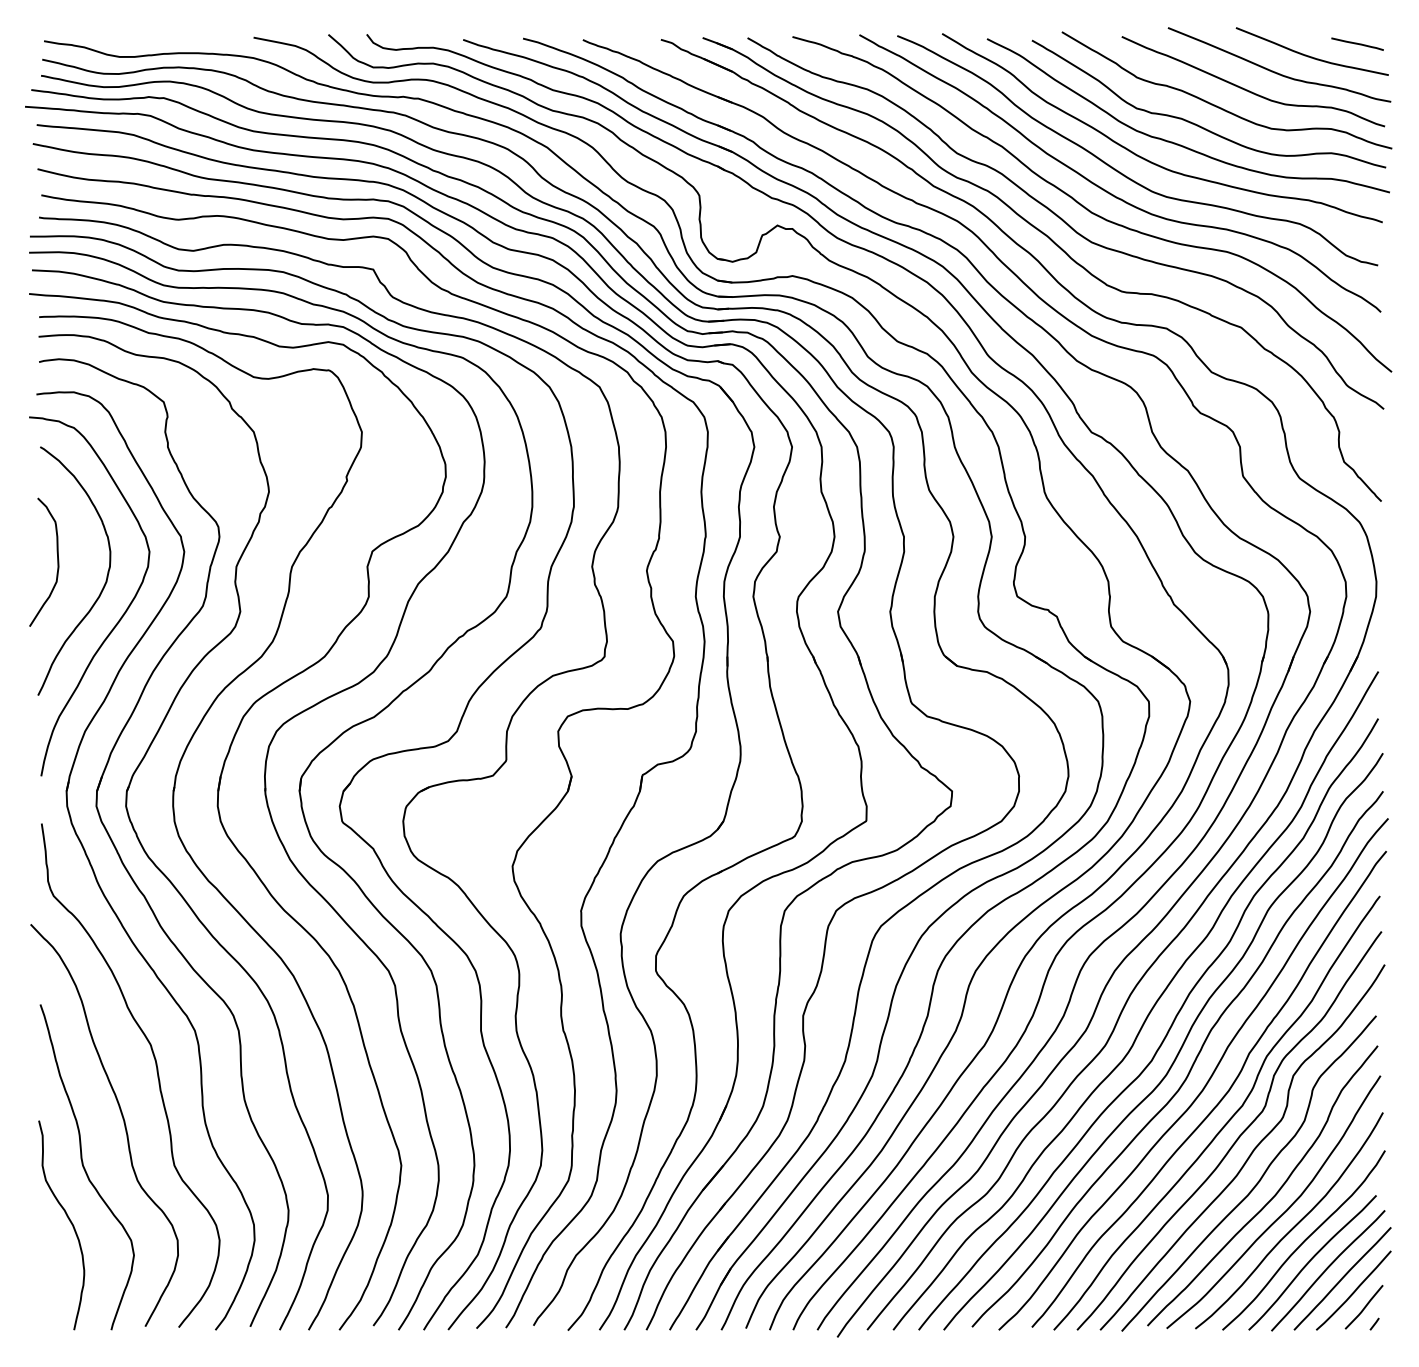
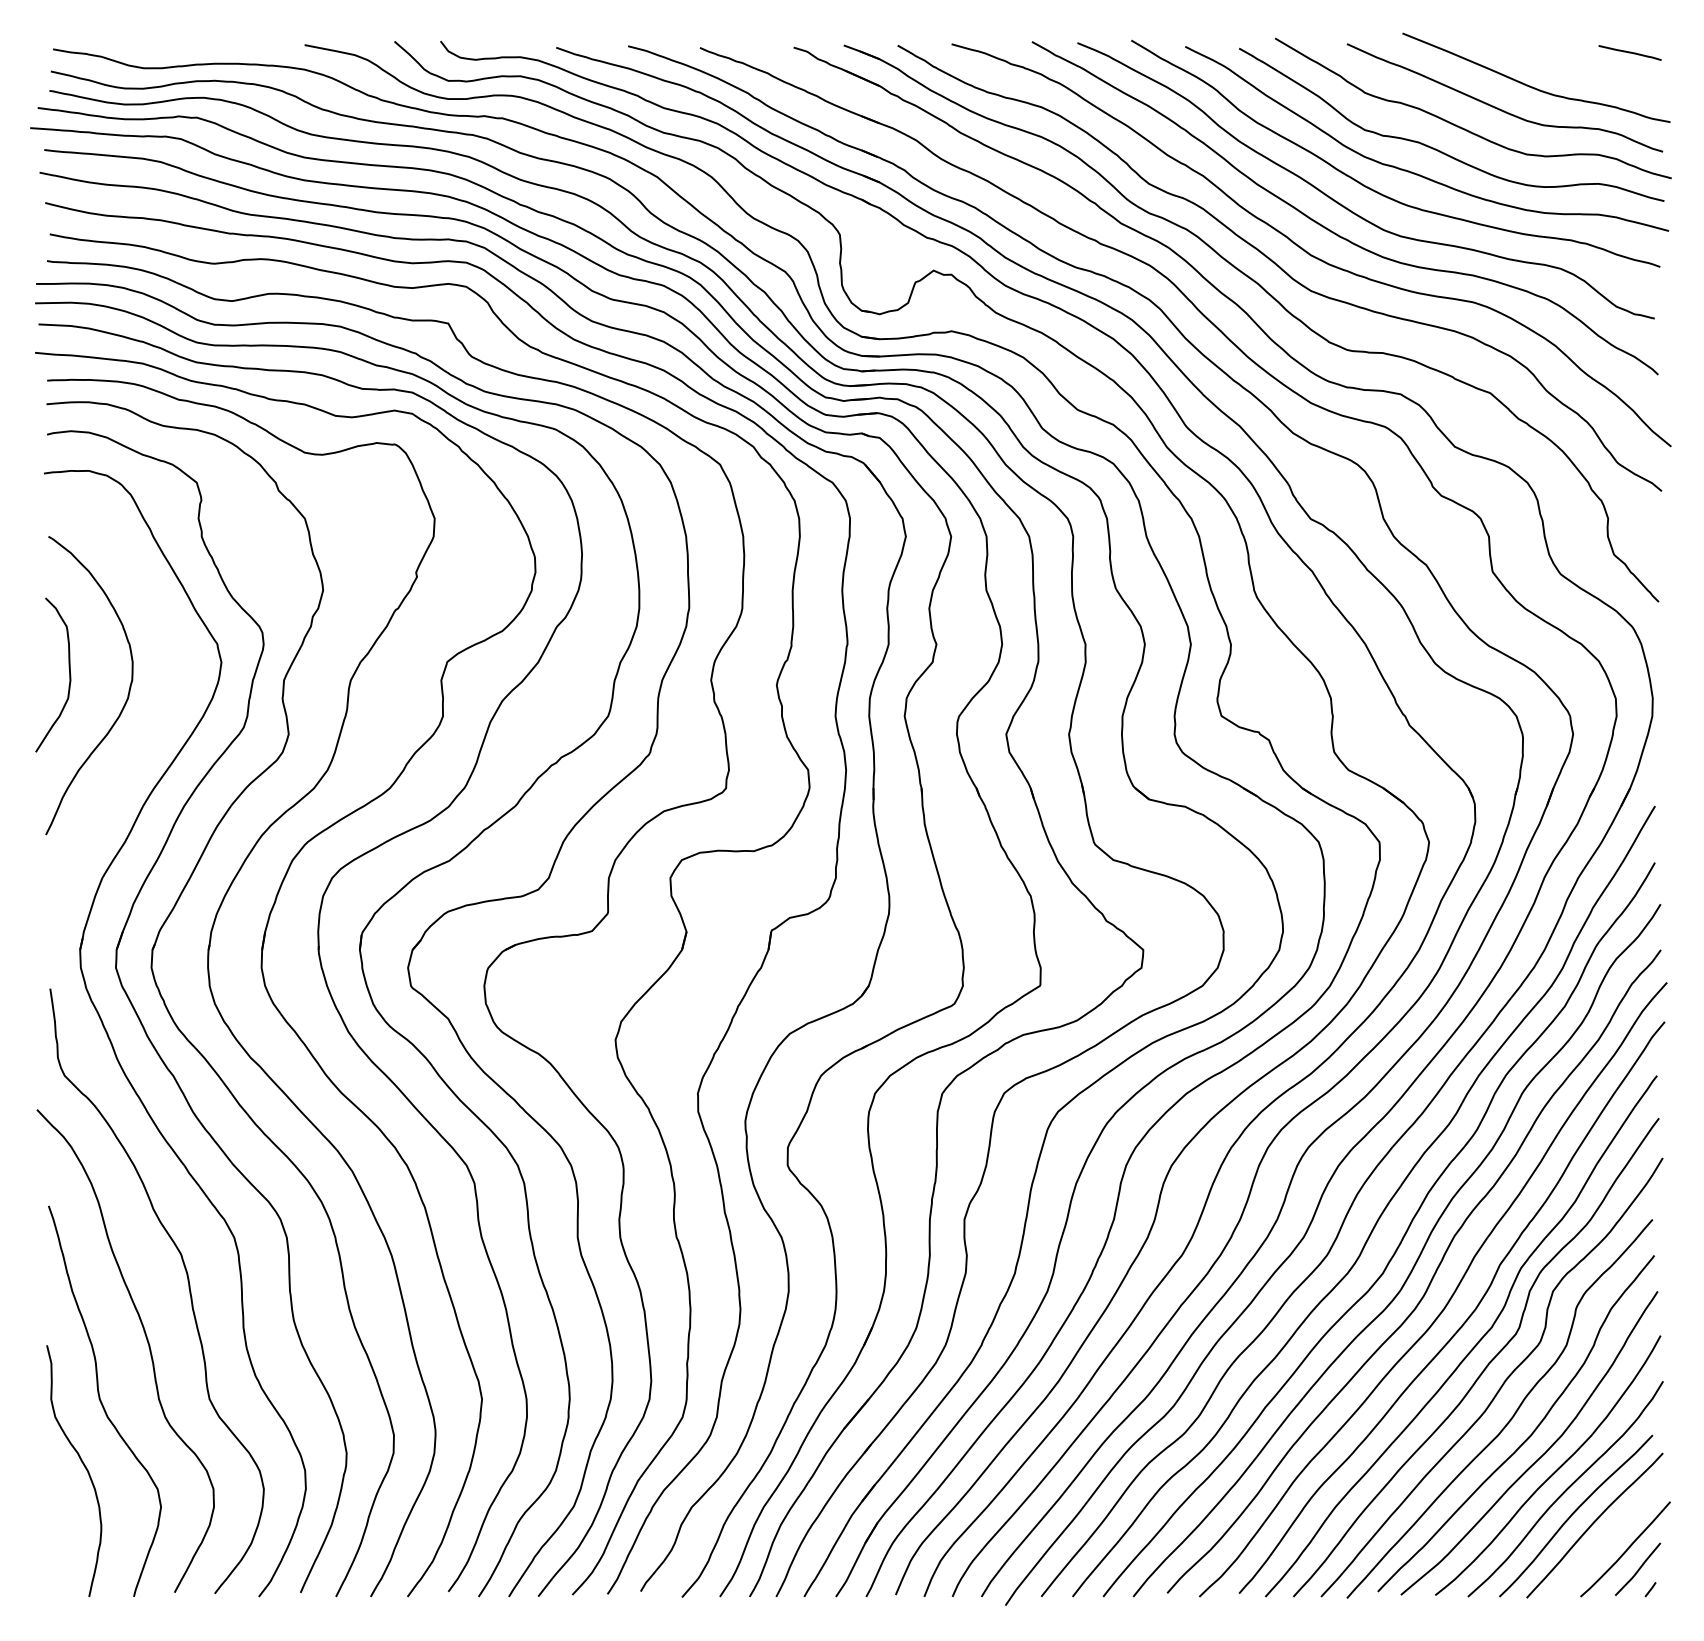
curve: (1309, 55) -> (1572, 66), removed
curve: (120, 617) -> (144, 741), removed
line: (1342, 1278) -> (1611, 1534), removed

